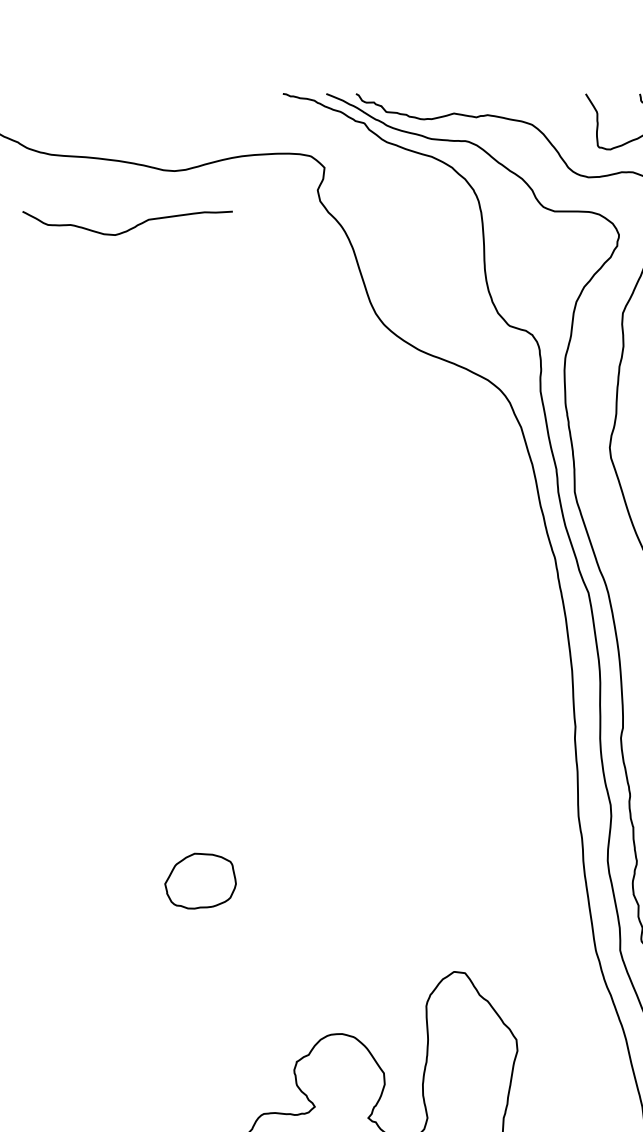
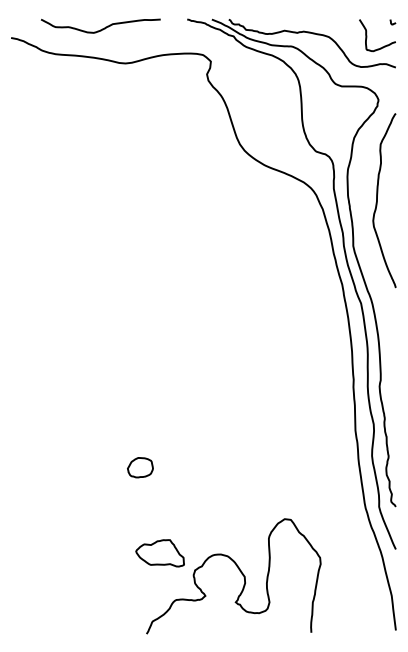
curve: (130, 227) -> (102, 28), moved
part: (200, 881) -> (140, 467), size x0.62
part: (234, 1032) -> (159, 553), added

